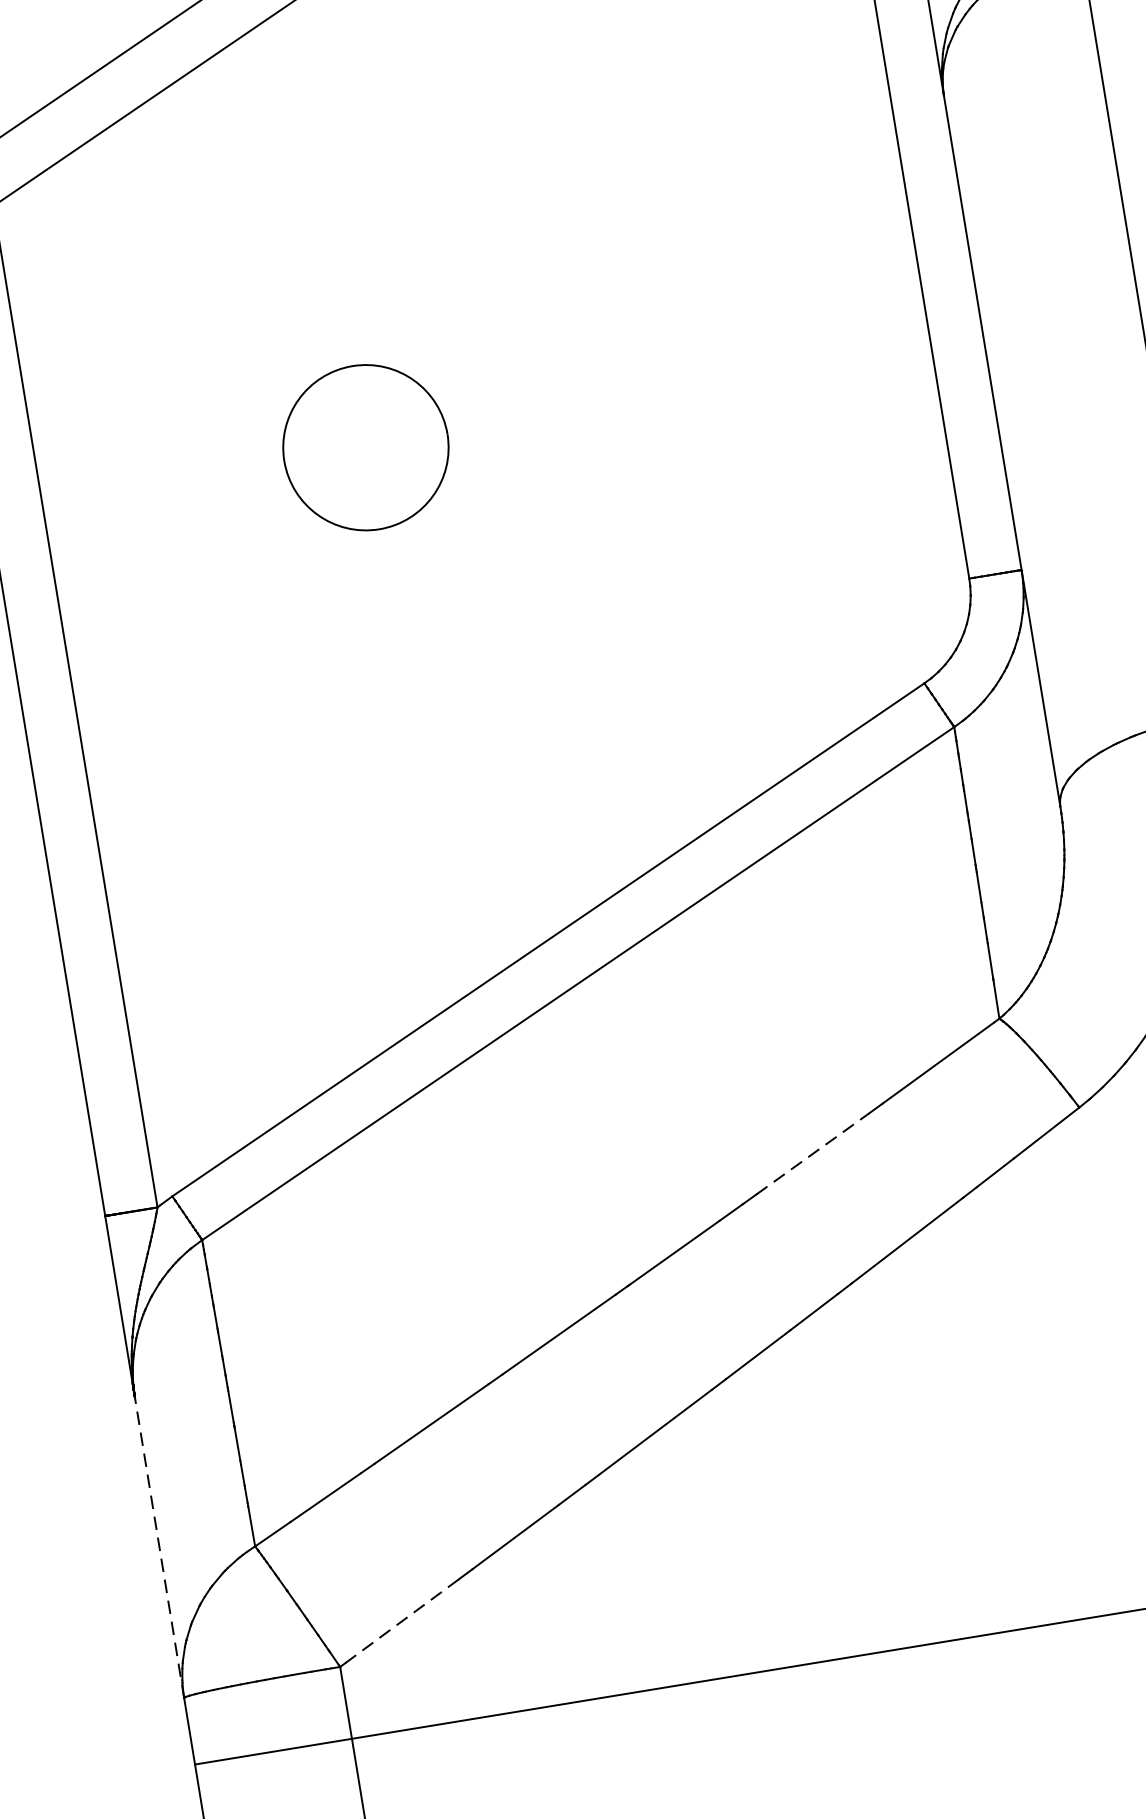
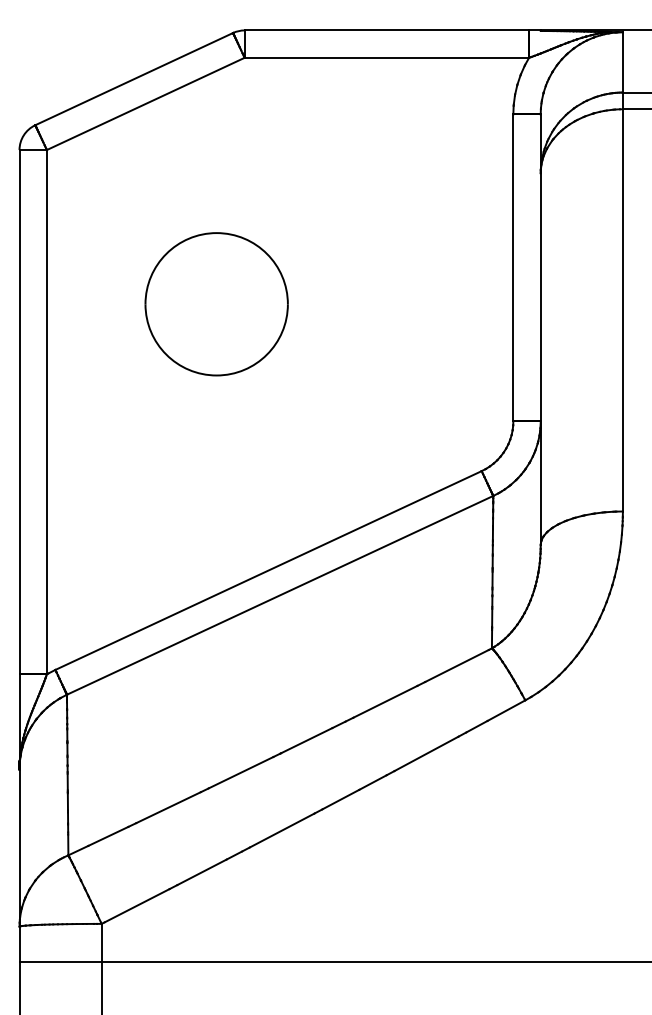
part: (365, 448) -> (216, 304), size x1.67
line: (812, 1153) -> (385, 701), dashed -> solid
line: (159, 1548) -> (19, 848), dashed -> solid
line: (400, 1620) -> (136, 905), dashed -> solid

